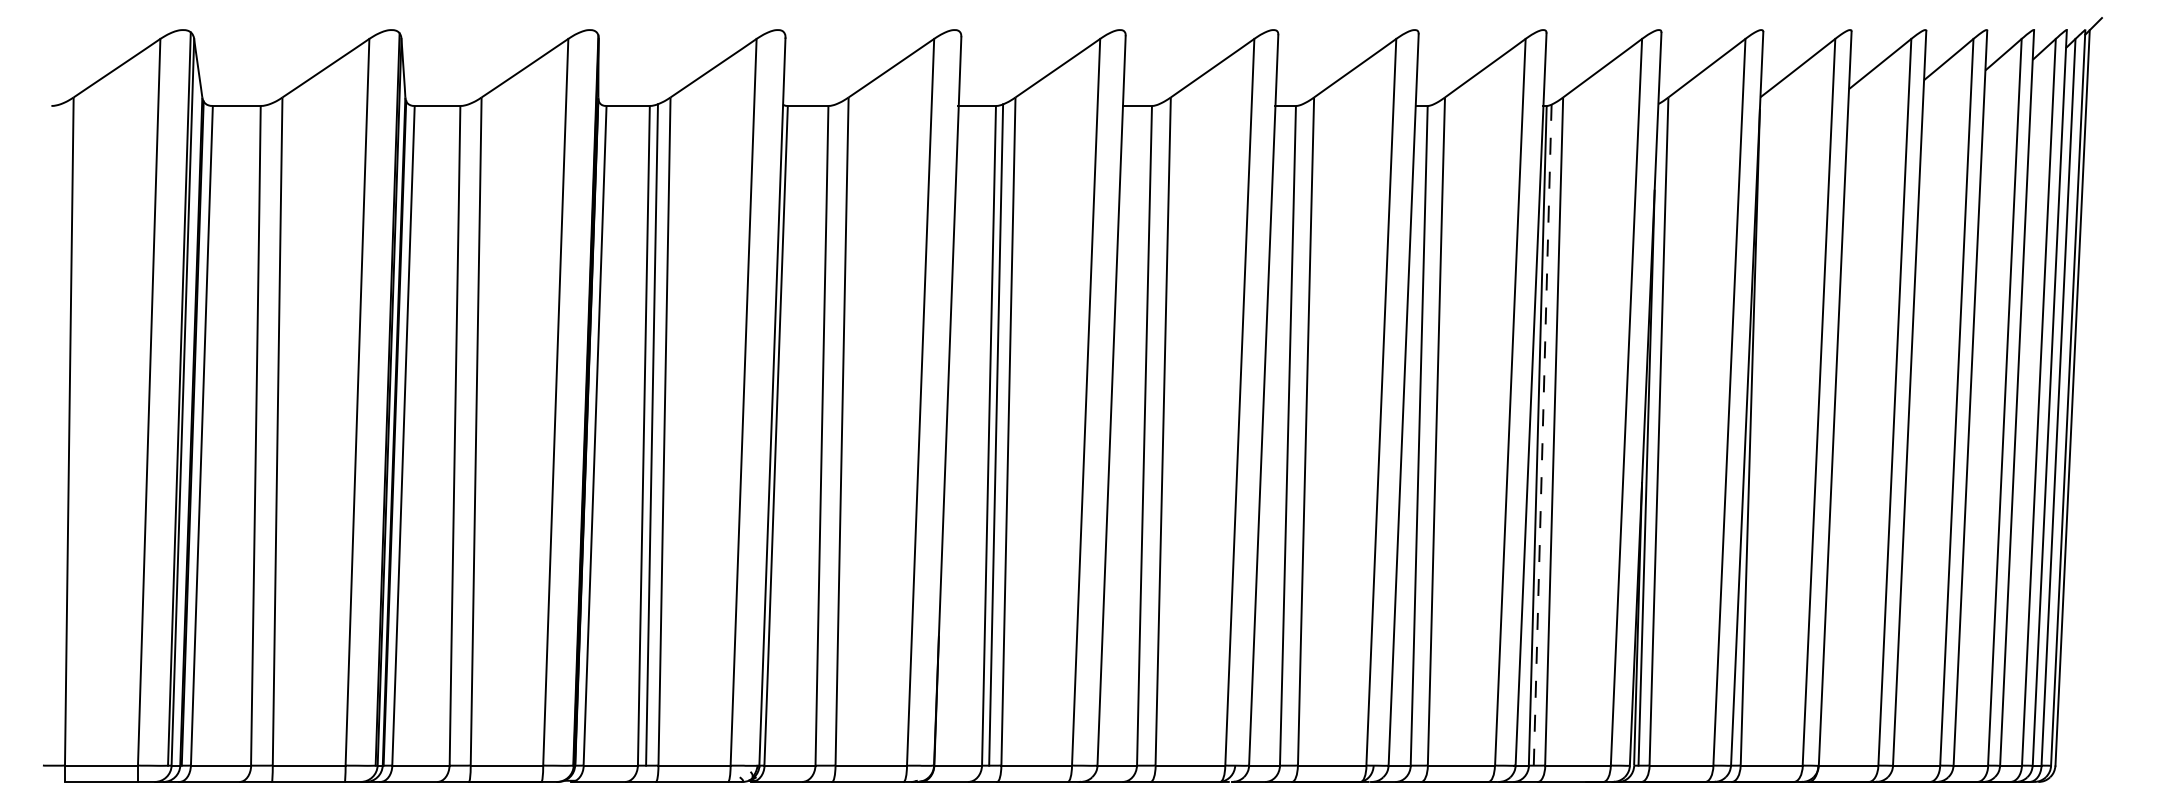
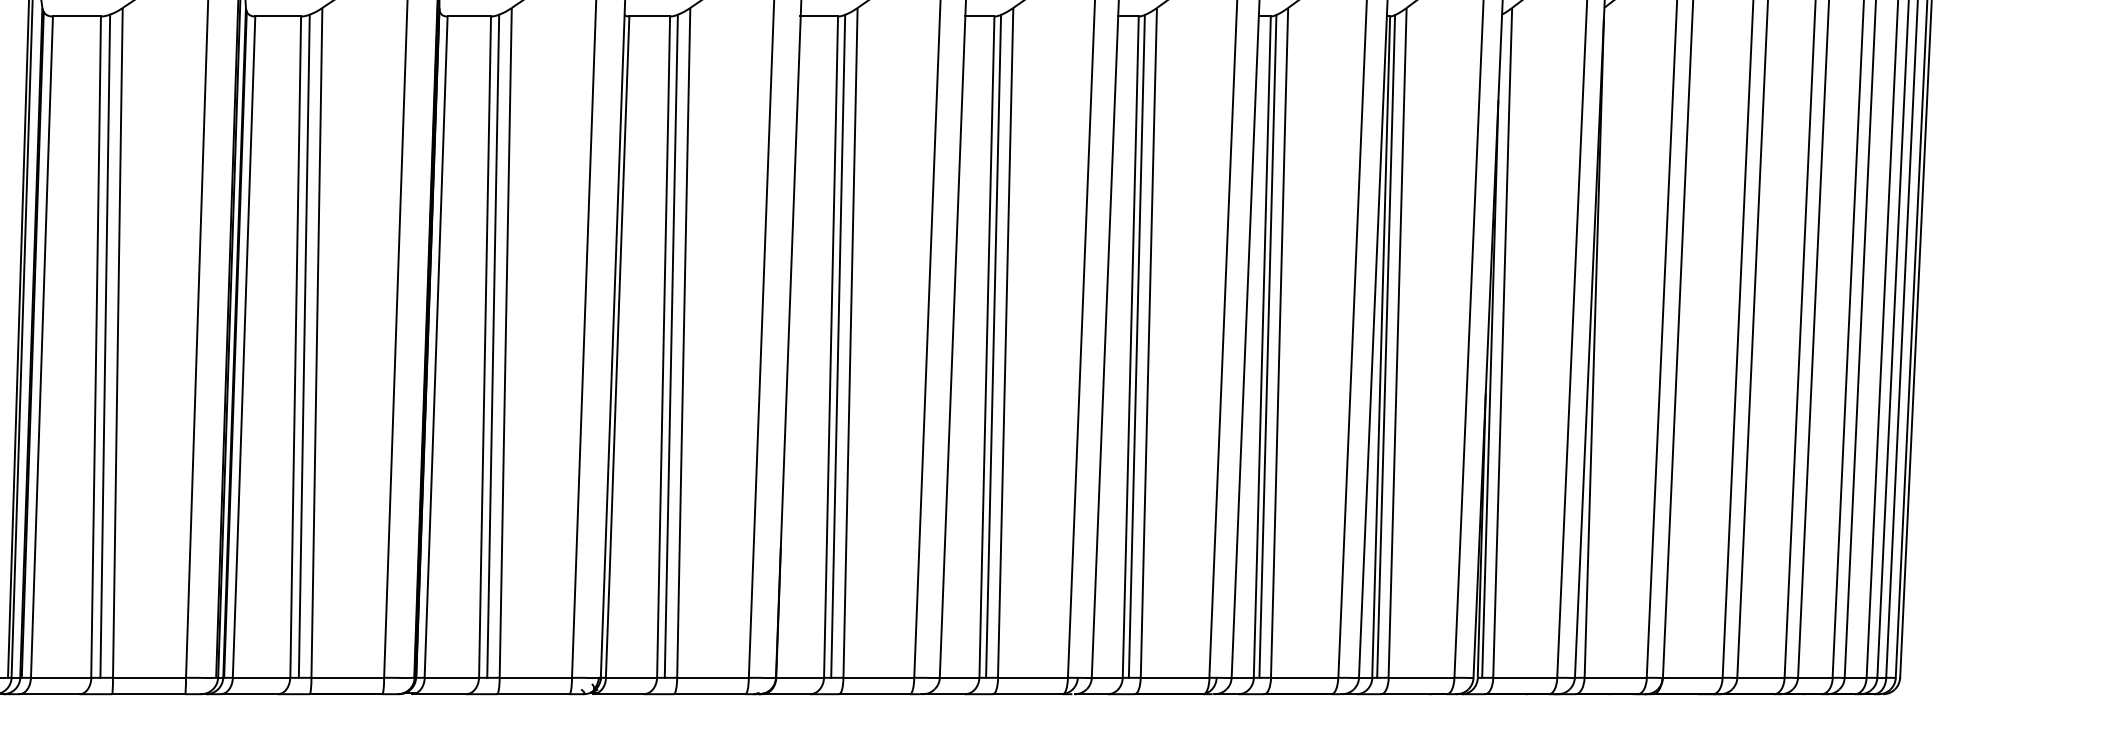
line: (264, 434) -> (104, 345), added
line: (463, 434) -> (304, 345), added
line: (829, 434) -> (671, 345), added
line: (1150, 434) -> (992, 345), added
line: (1294, 434) -> (1137, 345), added
line: (1424, 434) -> (1267, 345), added
line: (1542, 435) -> (1385, 346), dashed -> solid

